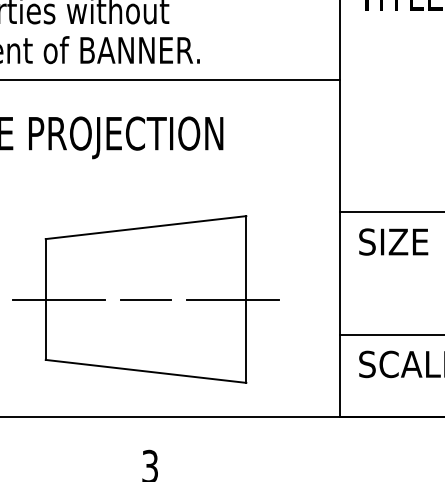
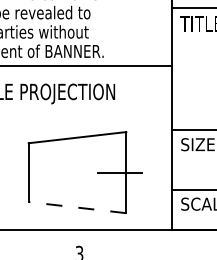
line: (57, 299) -> (34, 172), removed
line: (146, 299) -> (77, 172), removed
line: (146, 371) -> (77, 207), solid -> dashed

